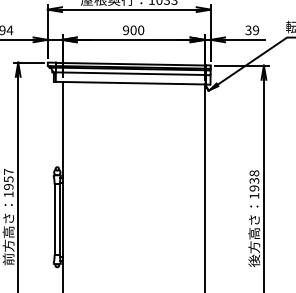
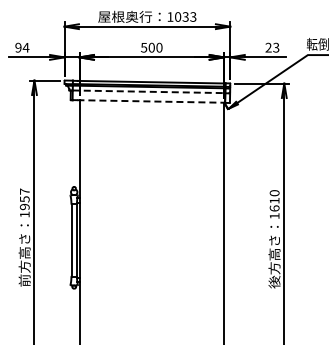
text: (126, 30) -> (144, 47), 900 -> 500
text: (252, 30) -> (272, 47), 39 -> 23
line: (131, 73) -> (149, 91), solid -> dashed
line: (133, 83) -> (151, 101), solid -> dashed
text: (254, 180) -> (274, 200), 1938 -> 1610

